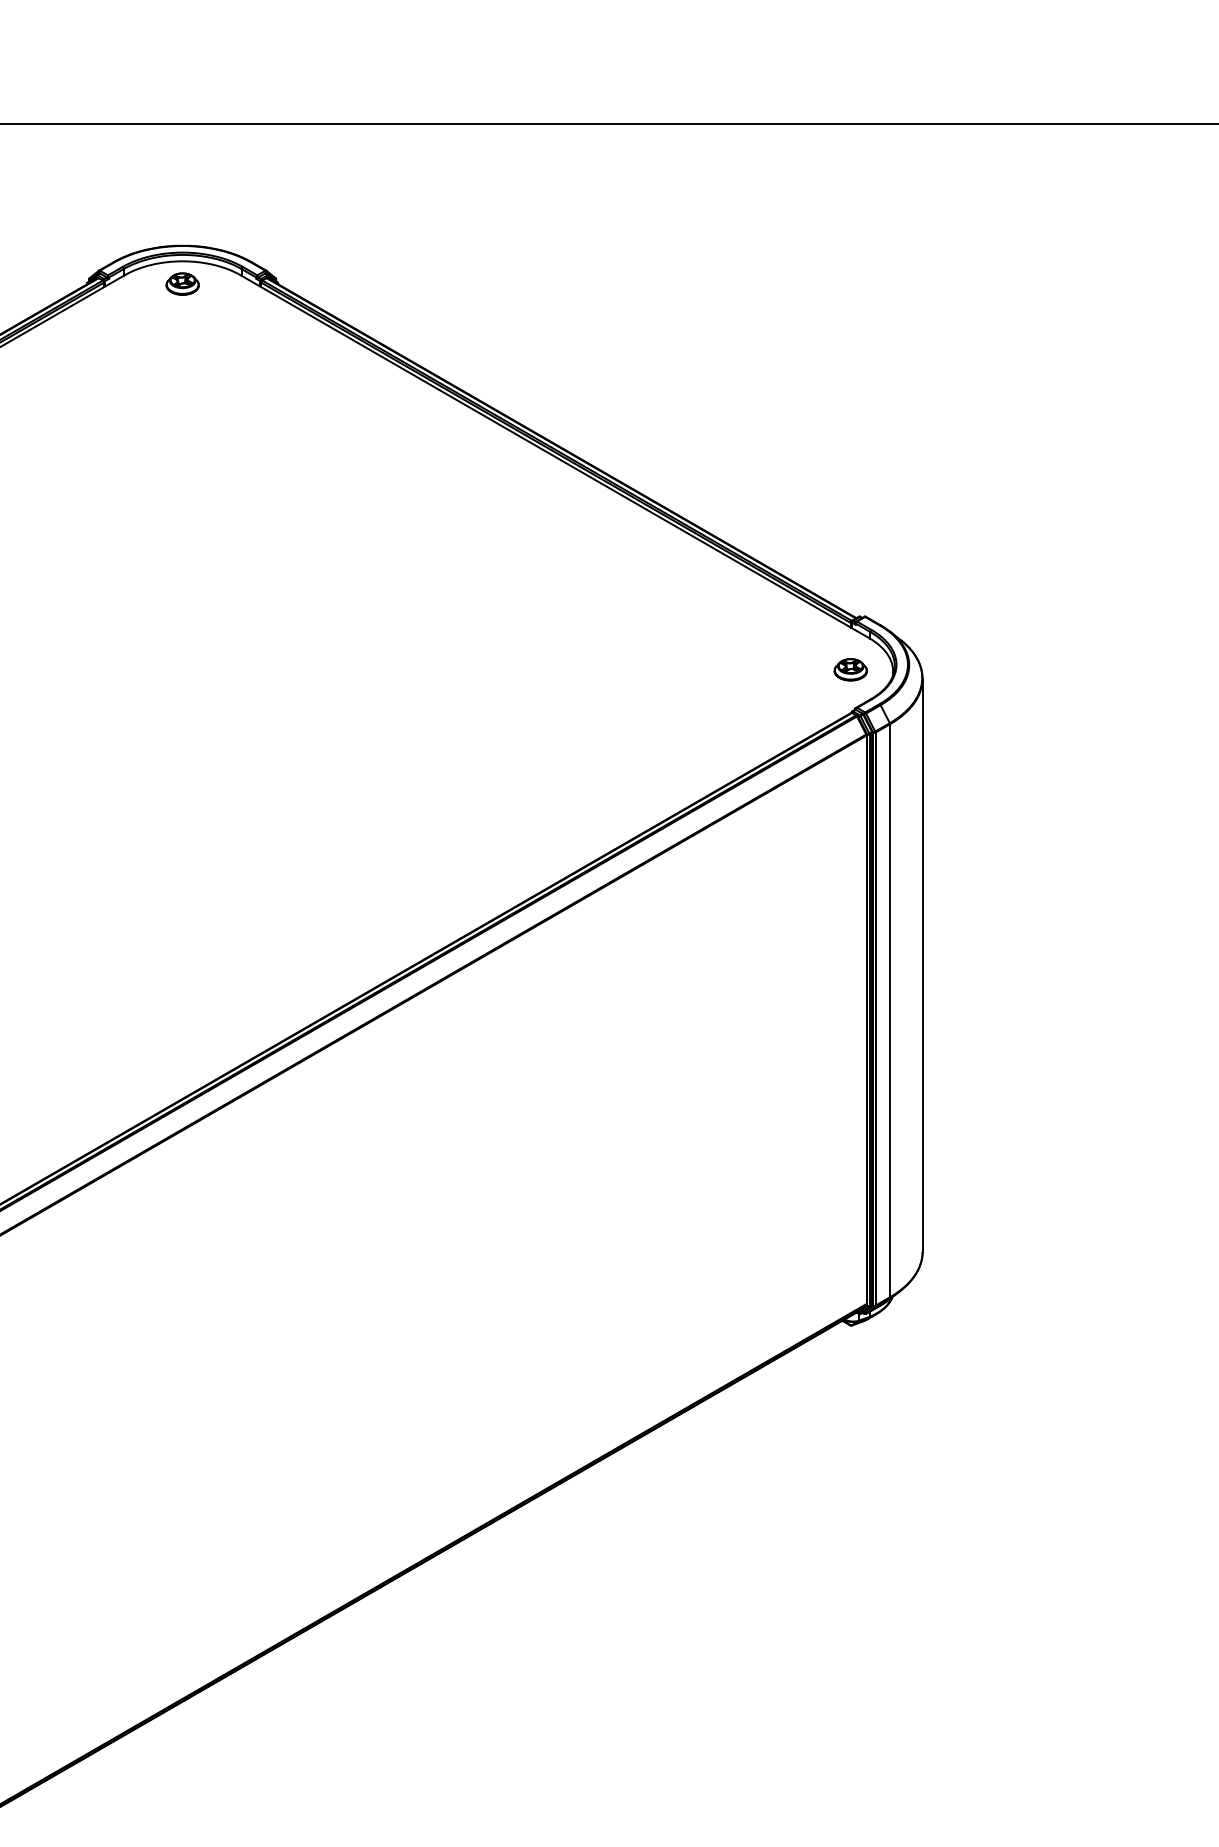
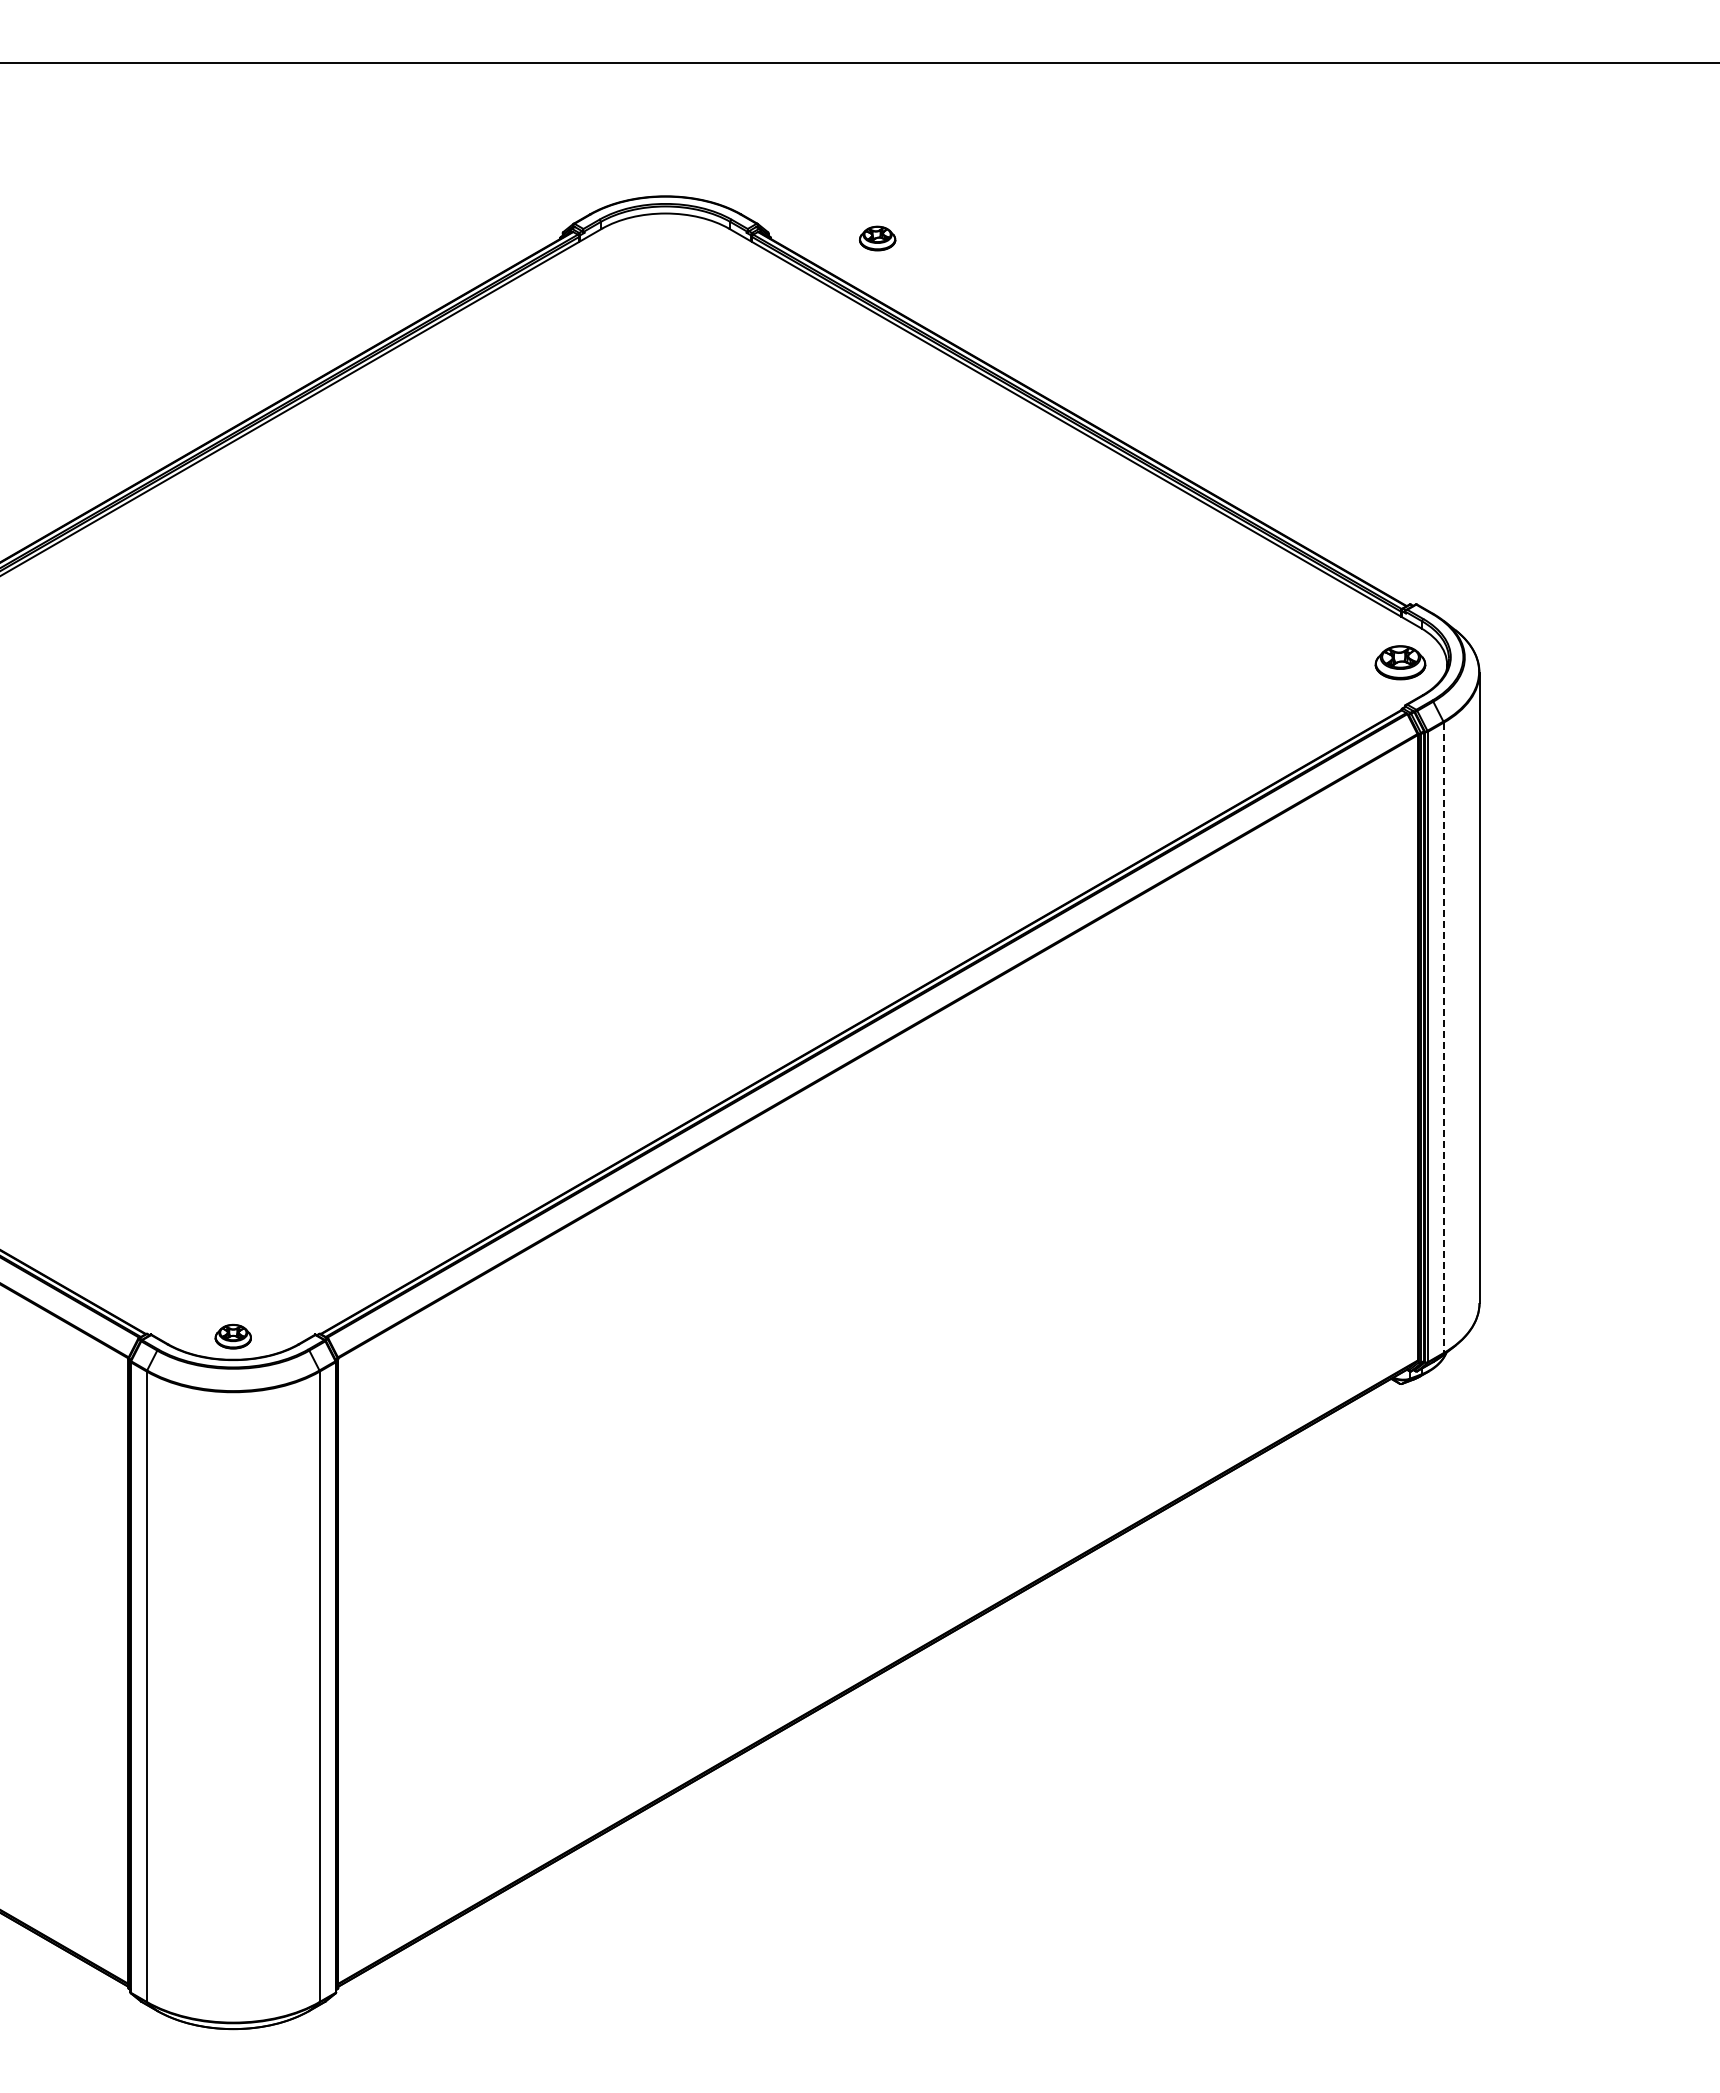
part: (182, 284) -> (877, 238), moved
part: (850, 669) -> (1400, 662), size x1.4
line: (889, 1011) -> (1443, 1038), solid -> dashed

